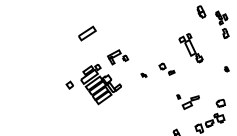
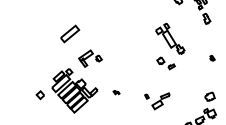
part: (87, 33) -> (70, 33), moved
part: (166, 68) -> (165, 62), moved
part: (143, 74) -> (115, 91), moved
part: (187, 101) -> (157, 100), moved

